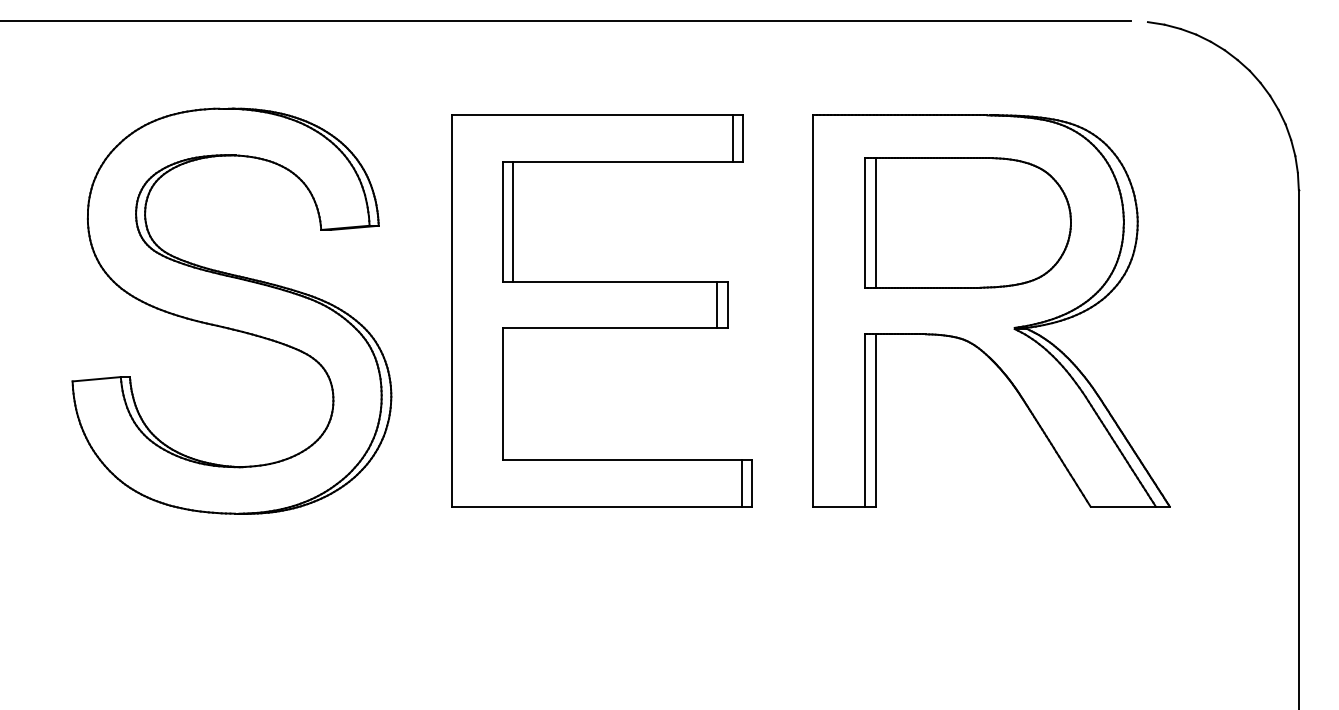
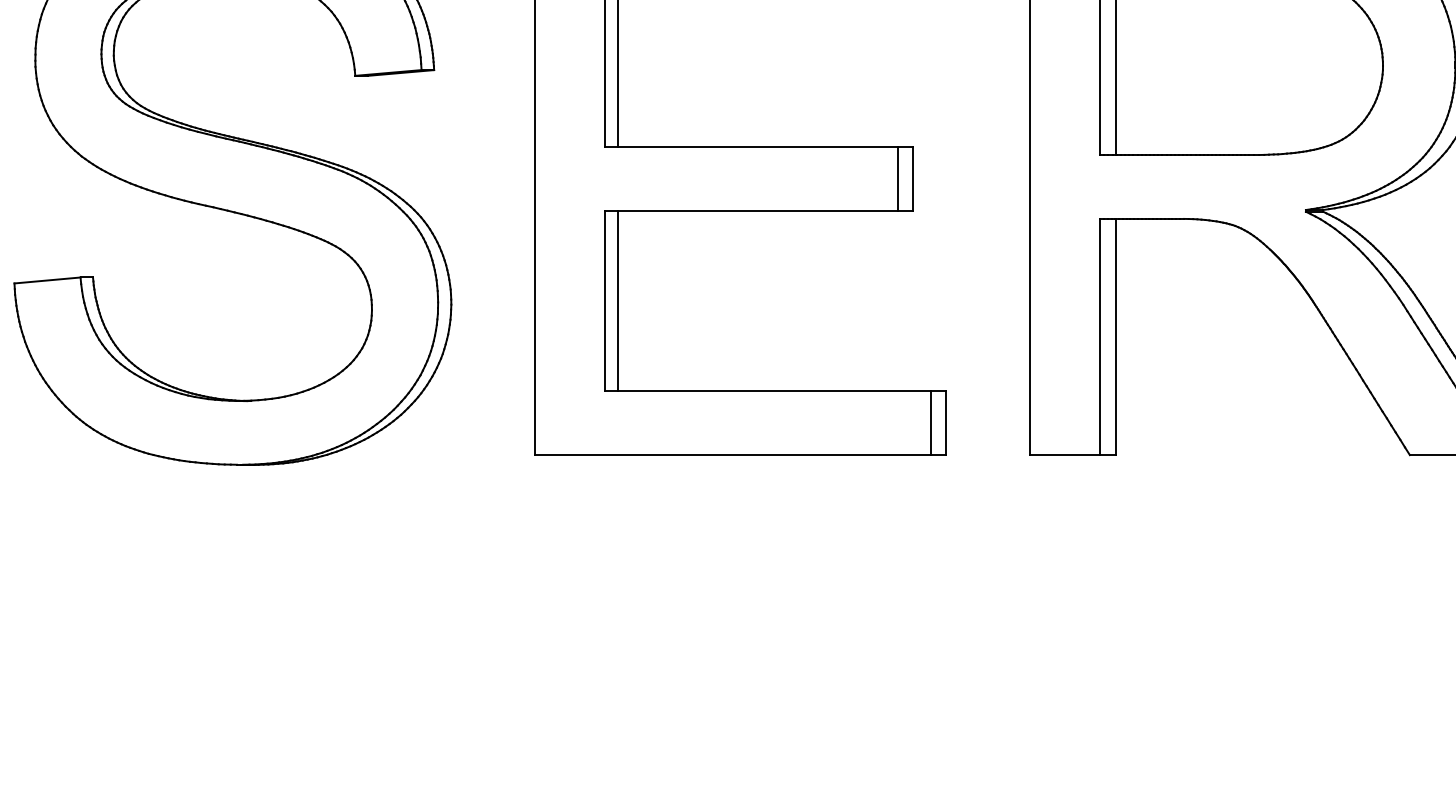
line: (513, 394) -> (618, 301), added

